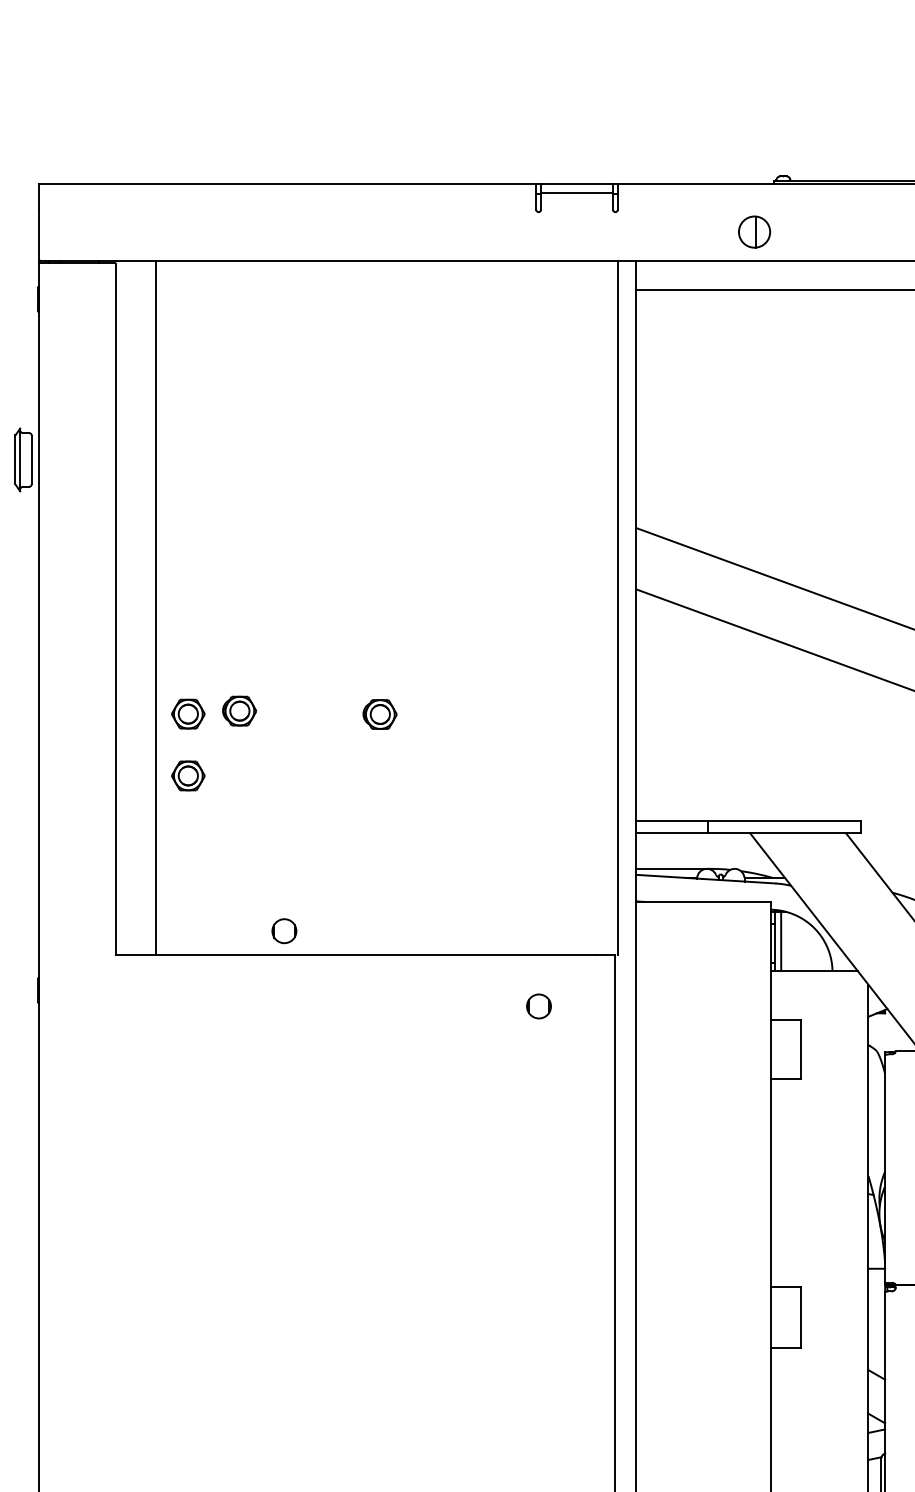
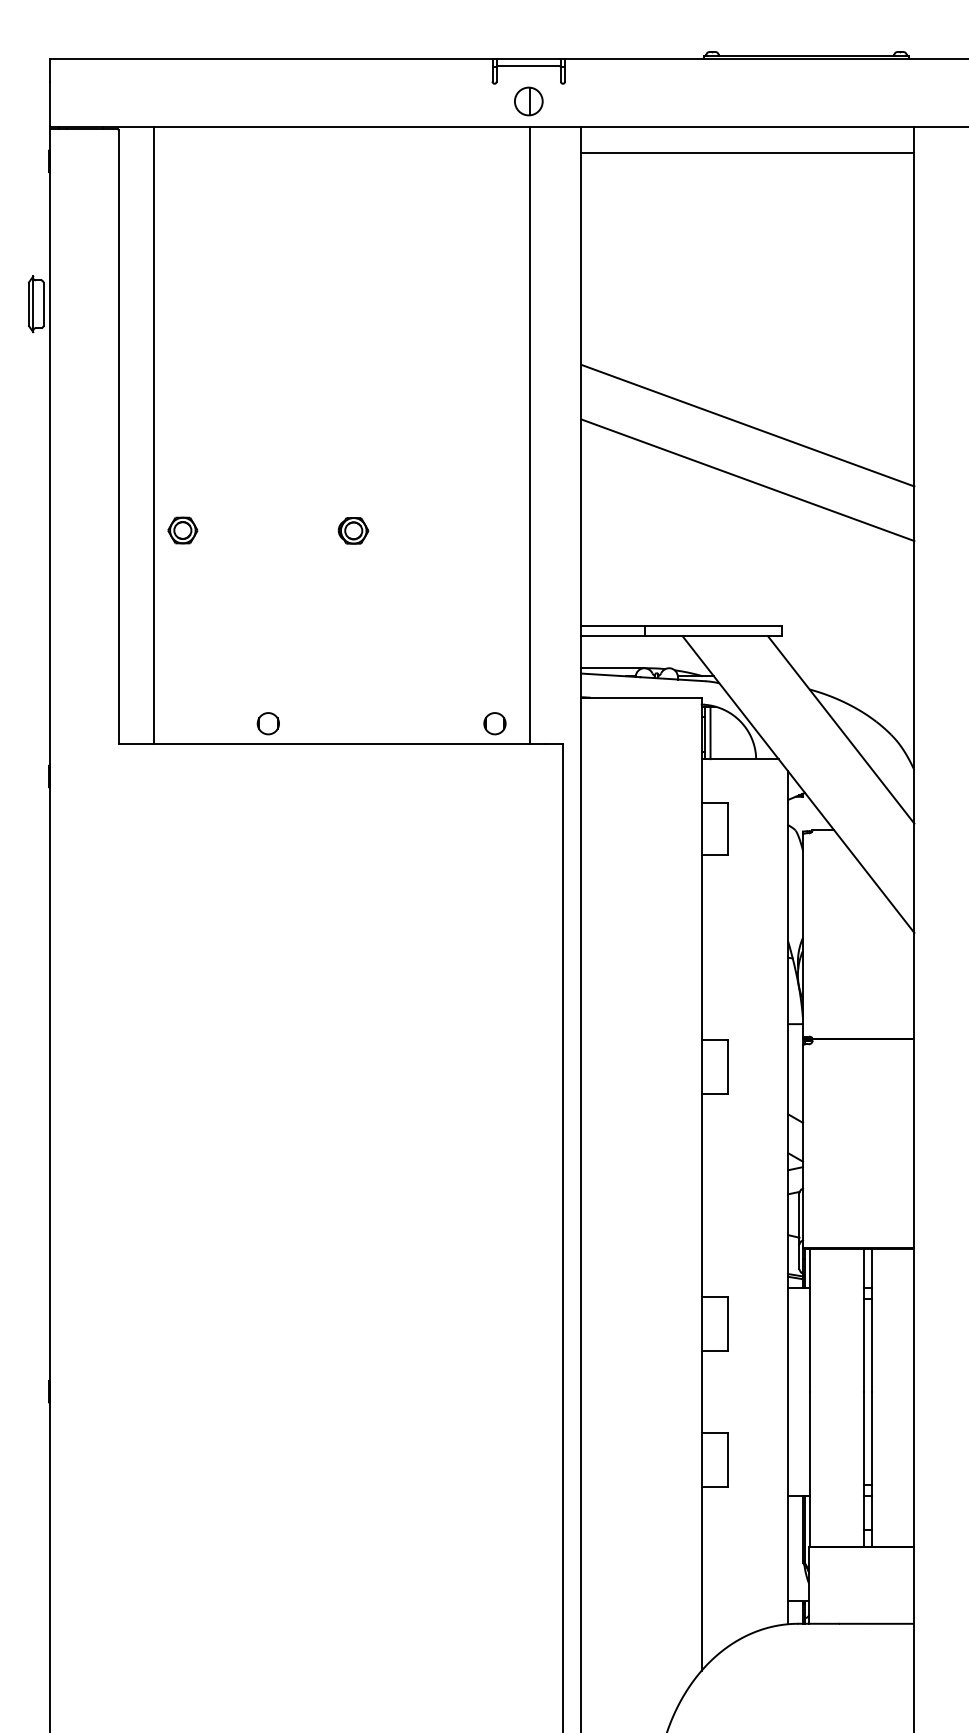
part: (754, 232) -> (528, 101), moved
line: (618, 607) -> (530, 435), moved
part: (239, 710) -> (228, 527), removed
part: (187, 775) -> (182, 585), removed
circle: (538, 1006) -> (494, 723), moved

